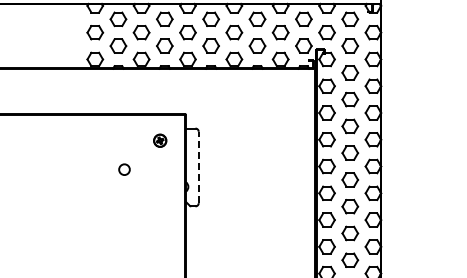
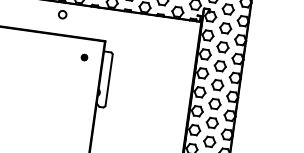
part: (159, 140) -> (84, 57), size x0.62
line: (198, 167) -> (108, 80), dashed -> solid
circle: (124, 169) -> (62, 14), moved

